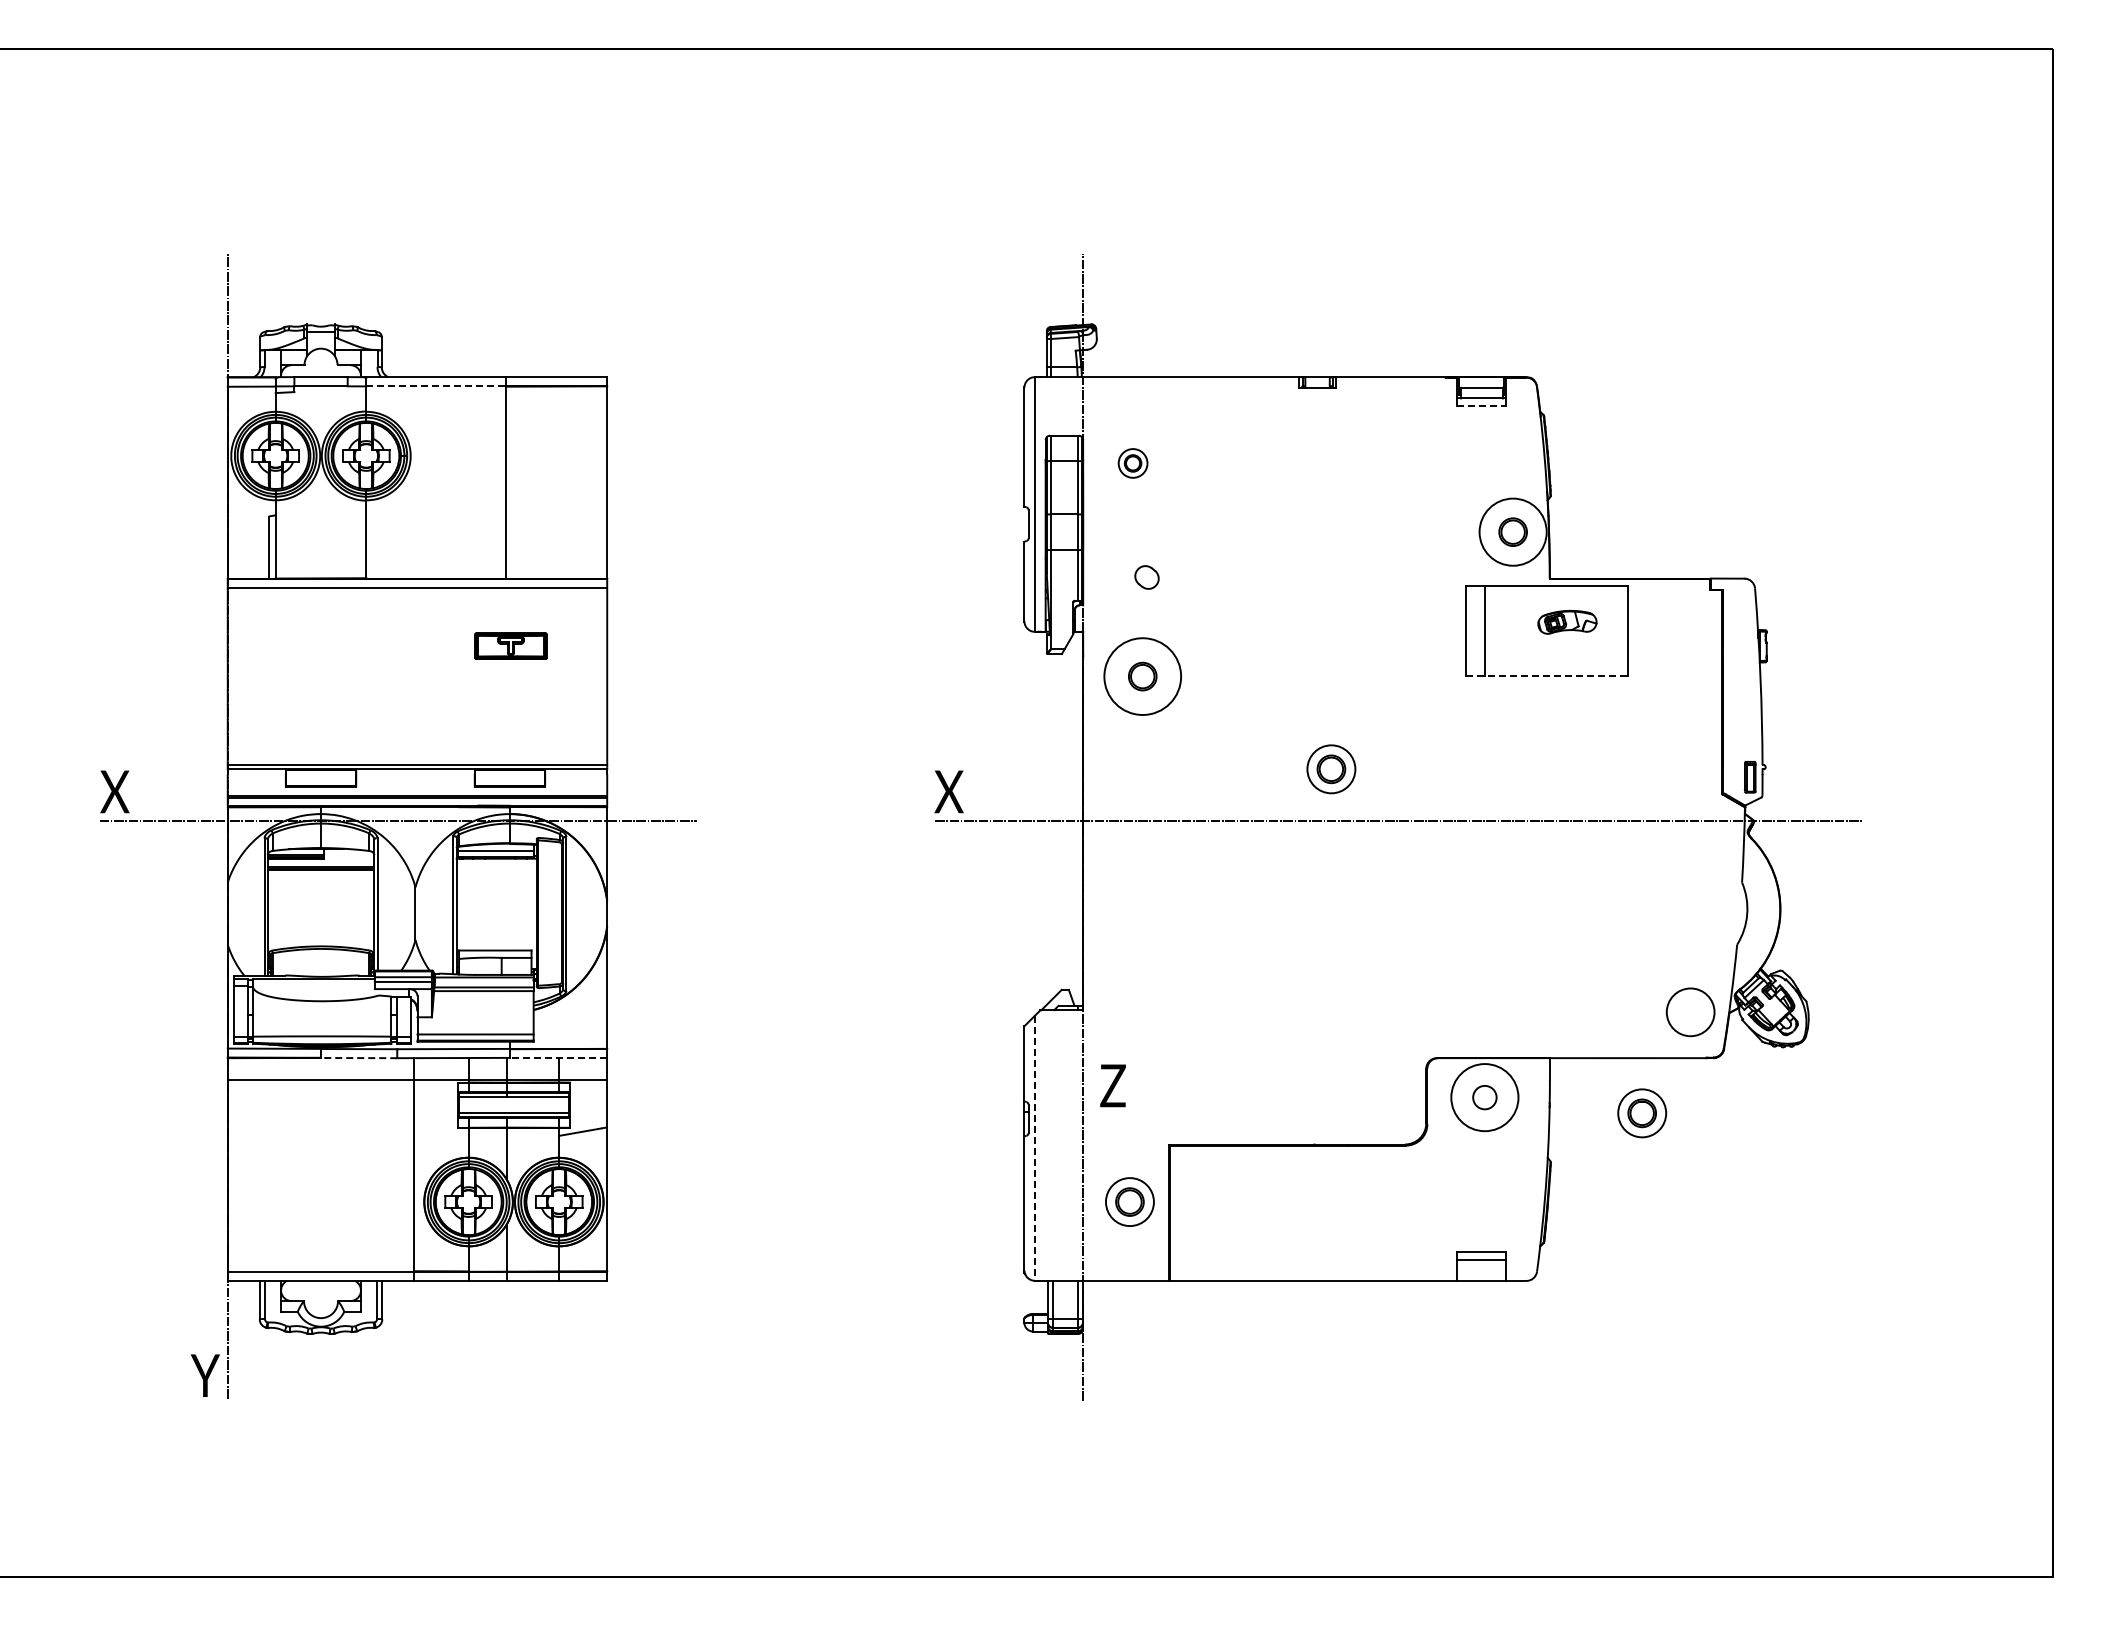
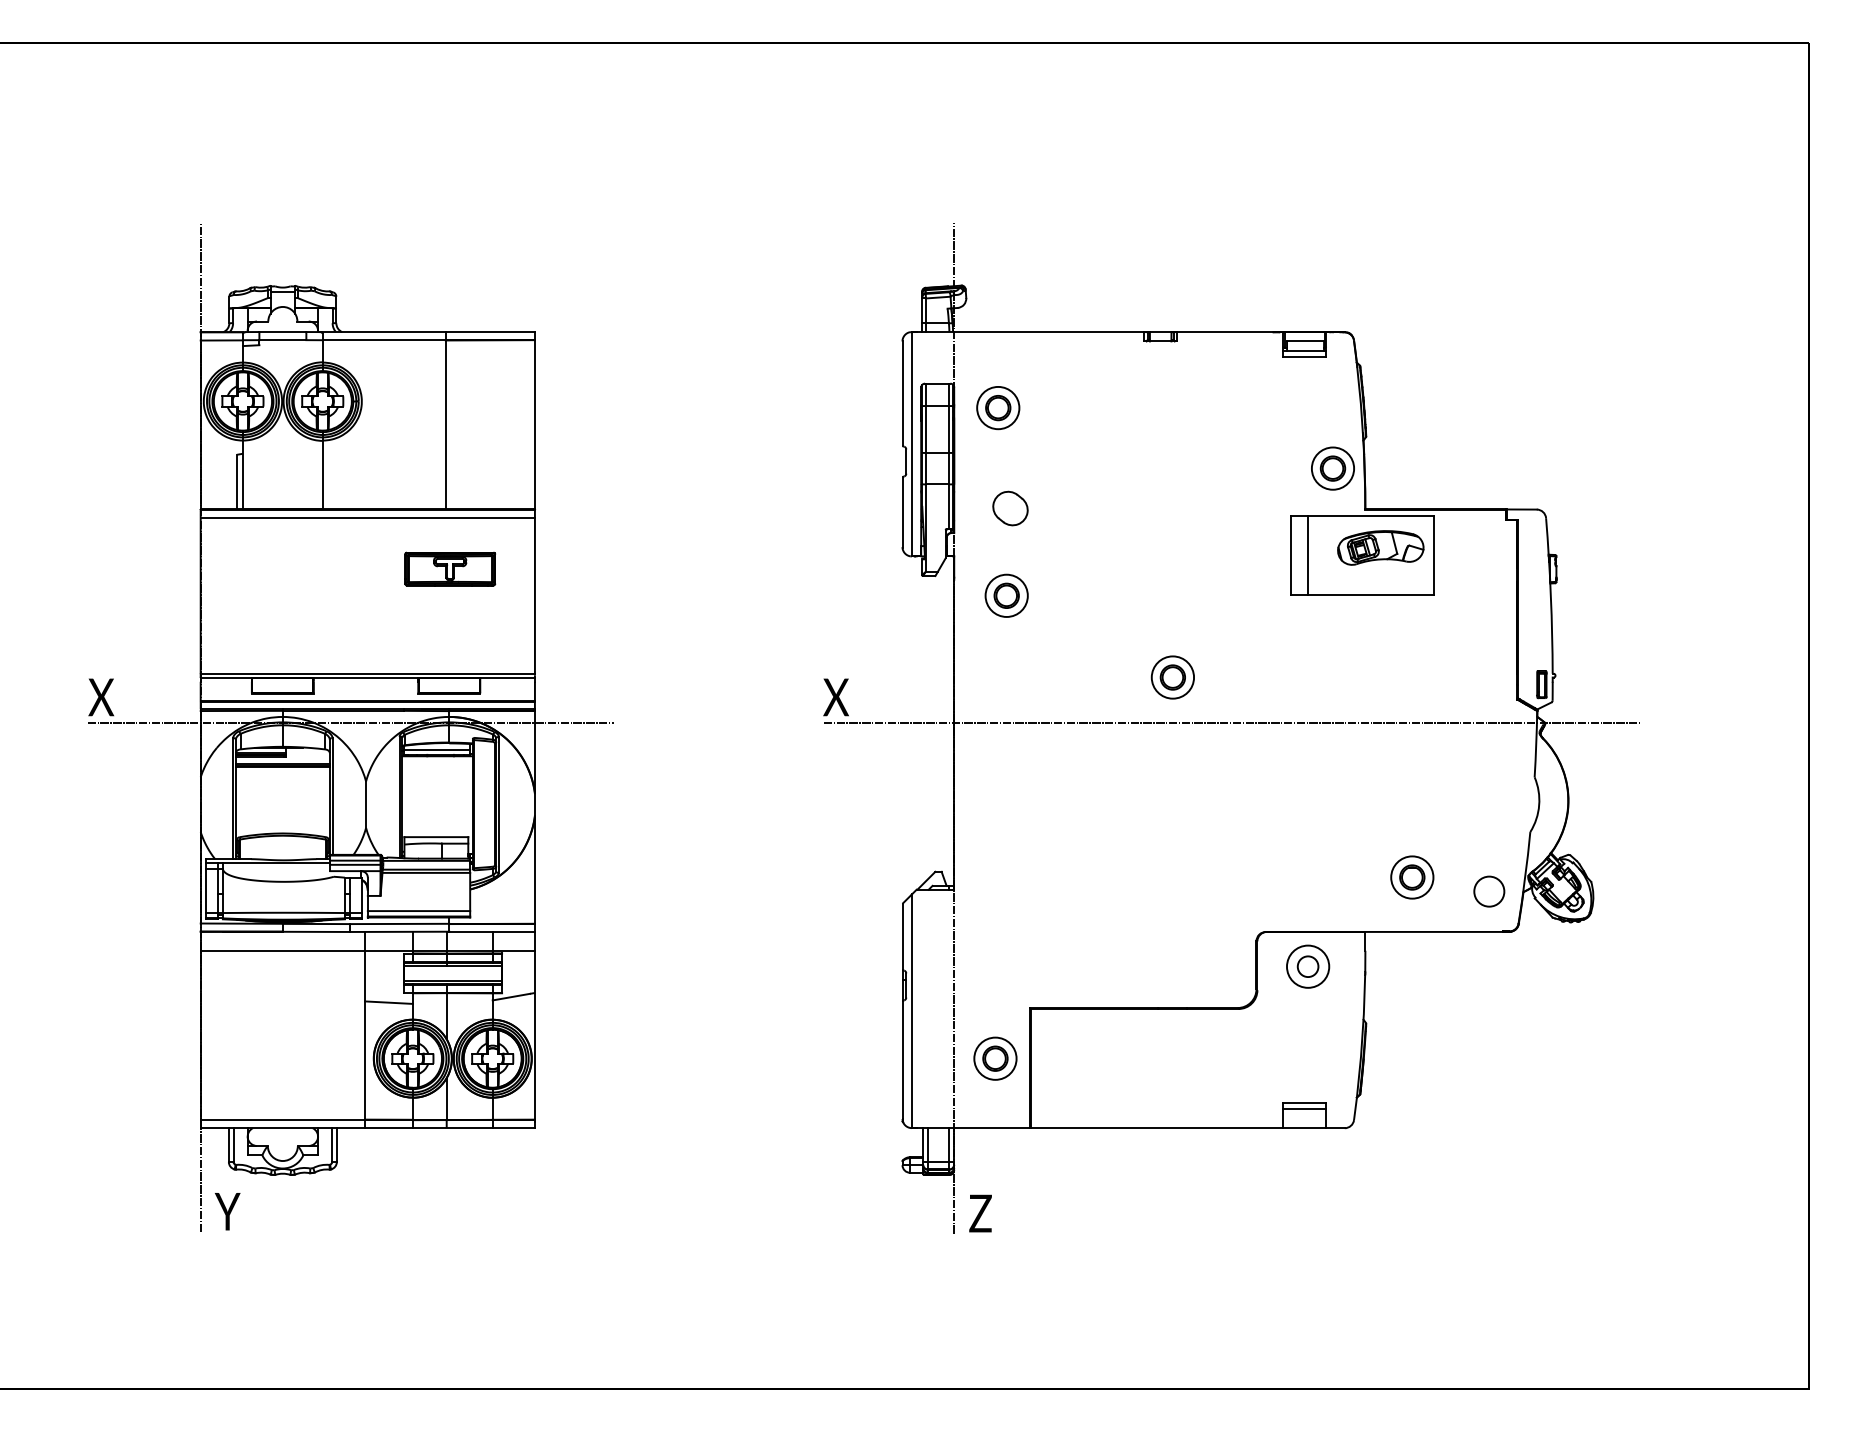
line: (436, 386) -> (384, 340), dashed -> solid
line: (1481, 405) -> (1305, 357), dashed -> solid
part: (1132, 463) -> (997, 408), size x1.67
circle: (1513, 532) -> (1333, 468), size x0.71
part: (1146, 577) -> (1010, 508), size x1.67
part: (1567, 622) -> (1380, 548), size x1.67
part: (510, 645) -> (449, 568), size x1.43
line: (1547, 675) -> (1363, 594), dashed -> solid
circle: (1142, 676) -> (1006, 595), size x0.62
circle: (1690, 1012) -> (1489, 891), size x0.71
line: (358, 1058) -> (315, 932), dashed -> solid
line: (558, 1058) -> (492, 932), dashed -> solid
text: (1112, 1085) -> (980, 1213), moved
circle: (1484, 1097) -> (1307, 966), size x0.71
part: (1642, 1113) -> (1412, 877), moved
line: (441, 1138) -> (388, 1002), added
line: (1035, 1148) -> (912, 1011), dashed -> solid
text: (204, 1375) -> (226, 1211), moved

